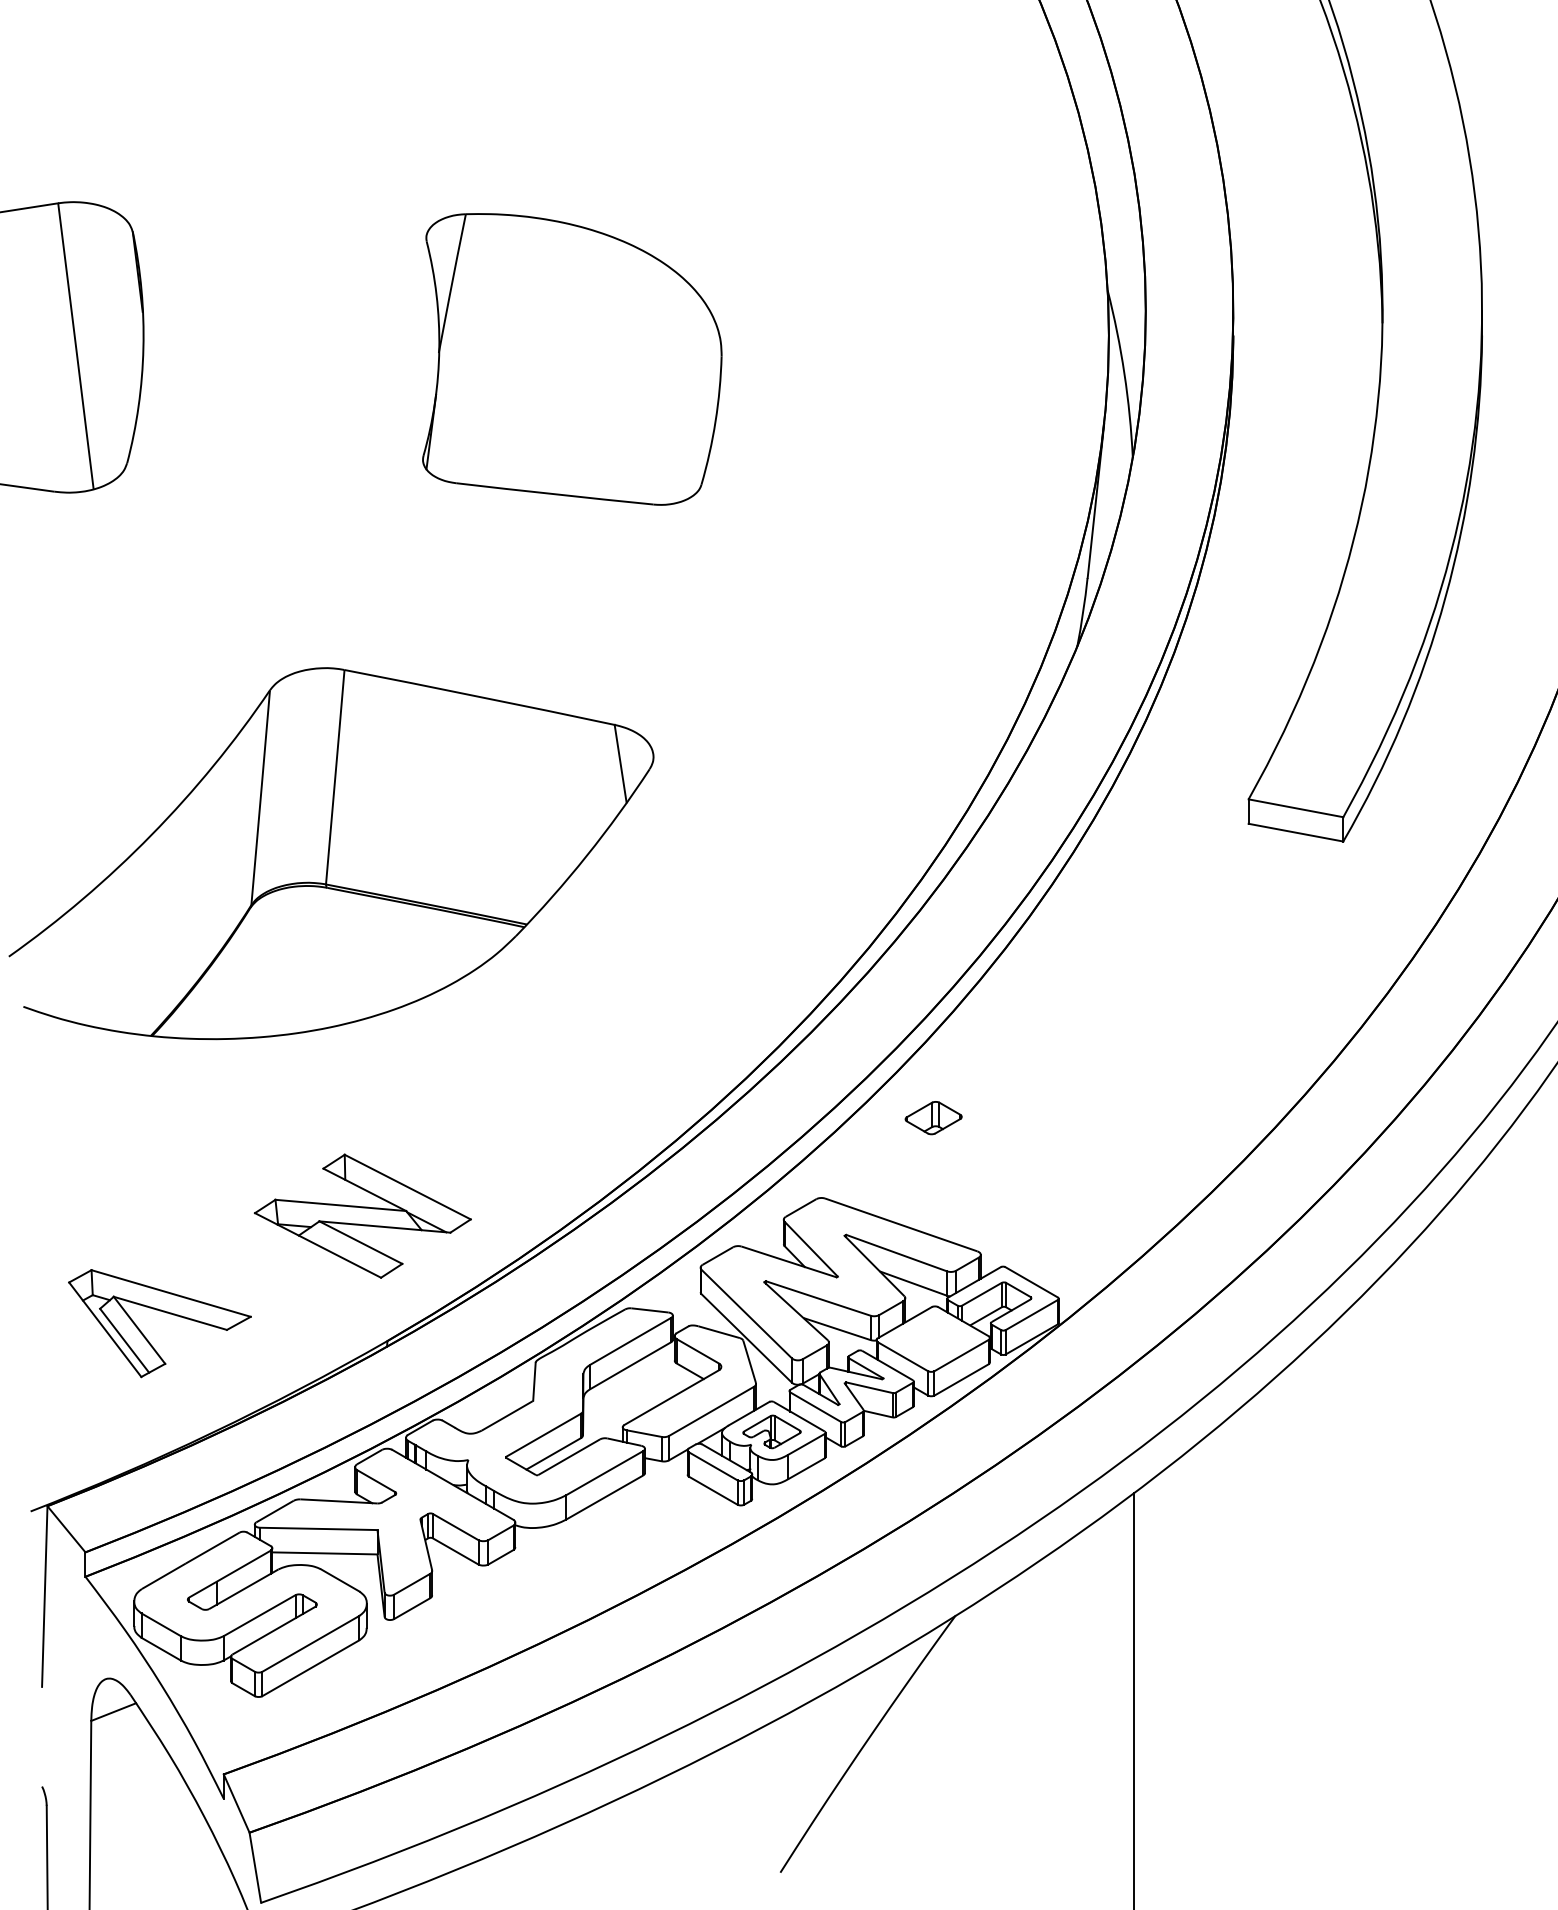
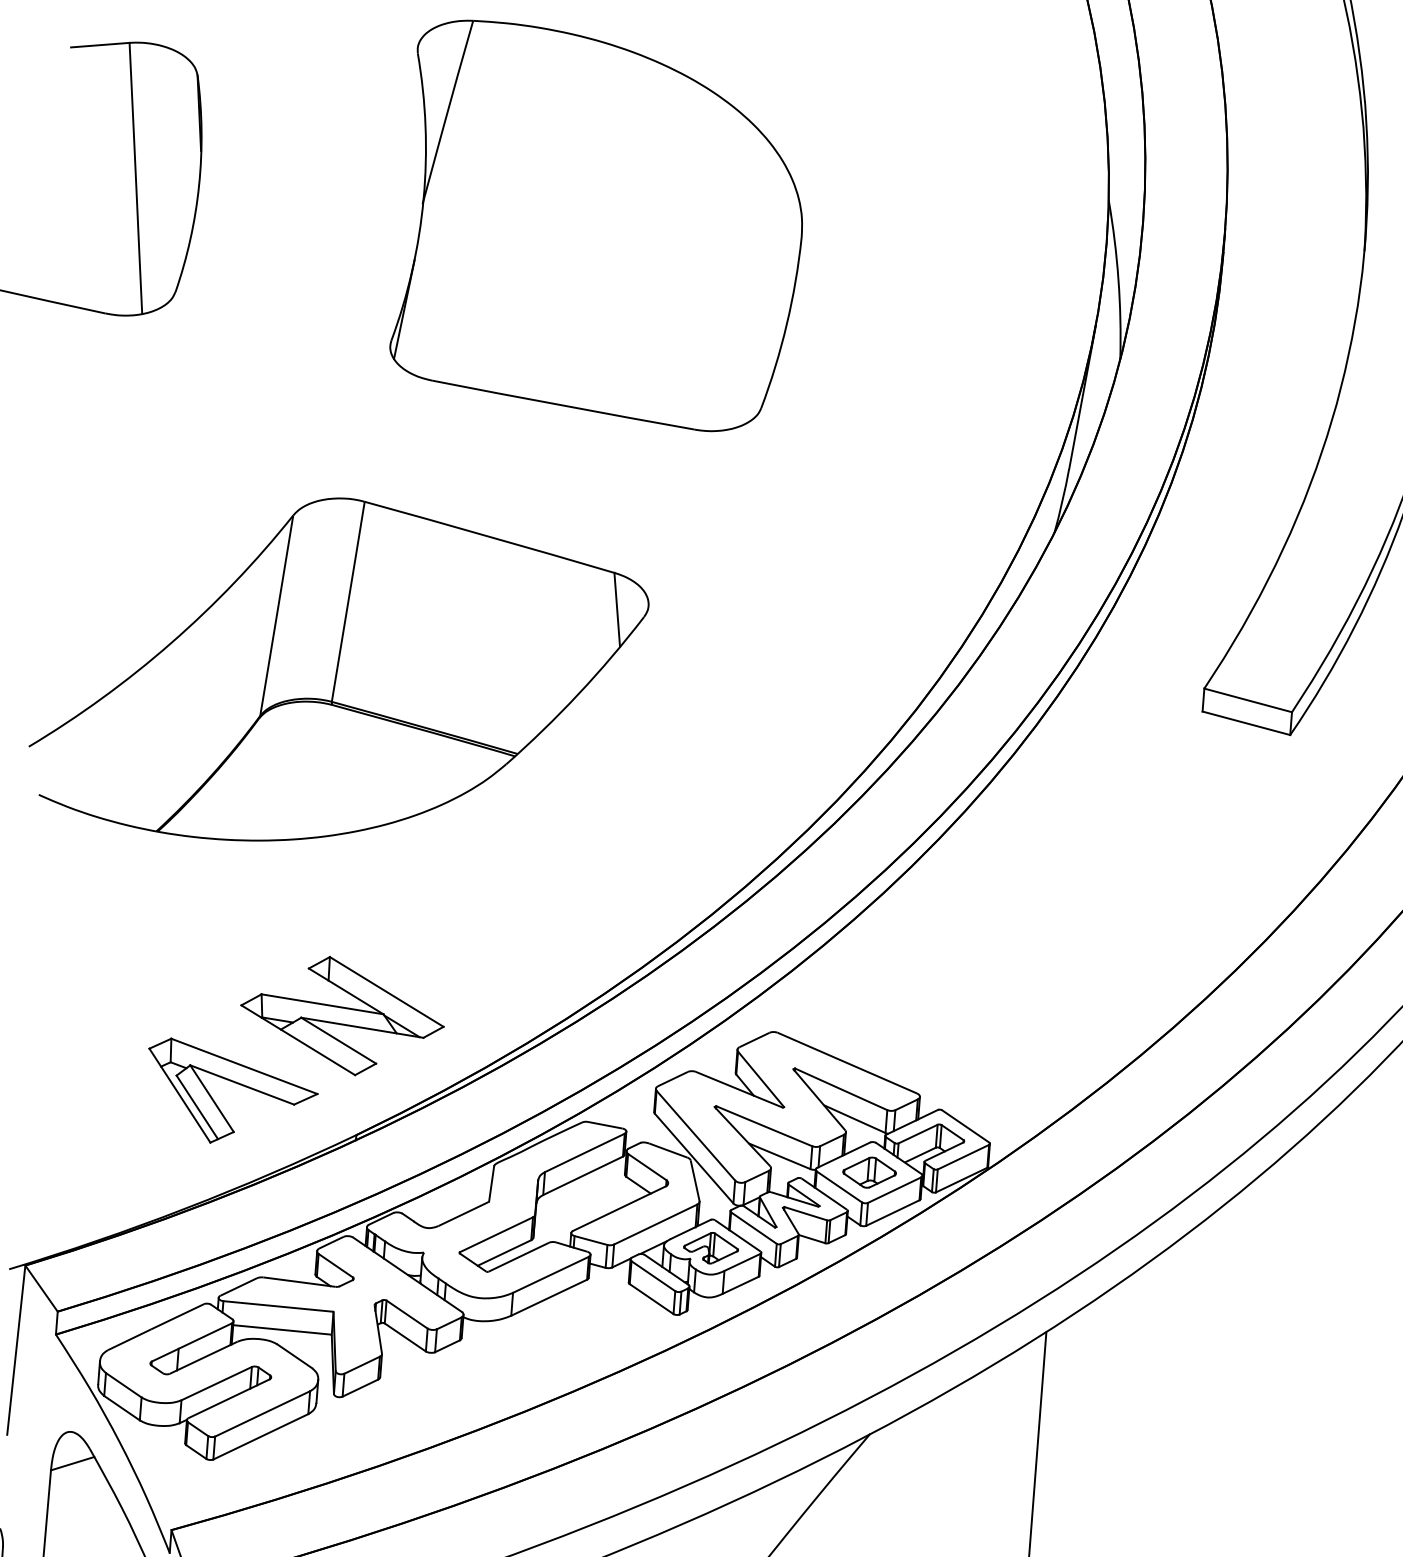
part: (572, 359) -> (601, 226), size x1.43
part: (933, 1118) -> (869, 1173), moved
part: (163, 1312) -> (235, 1083), moved

